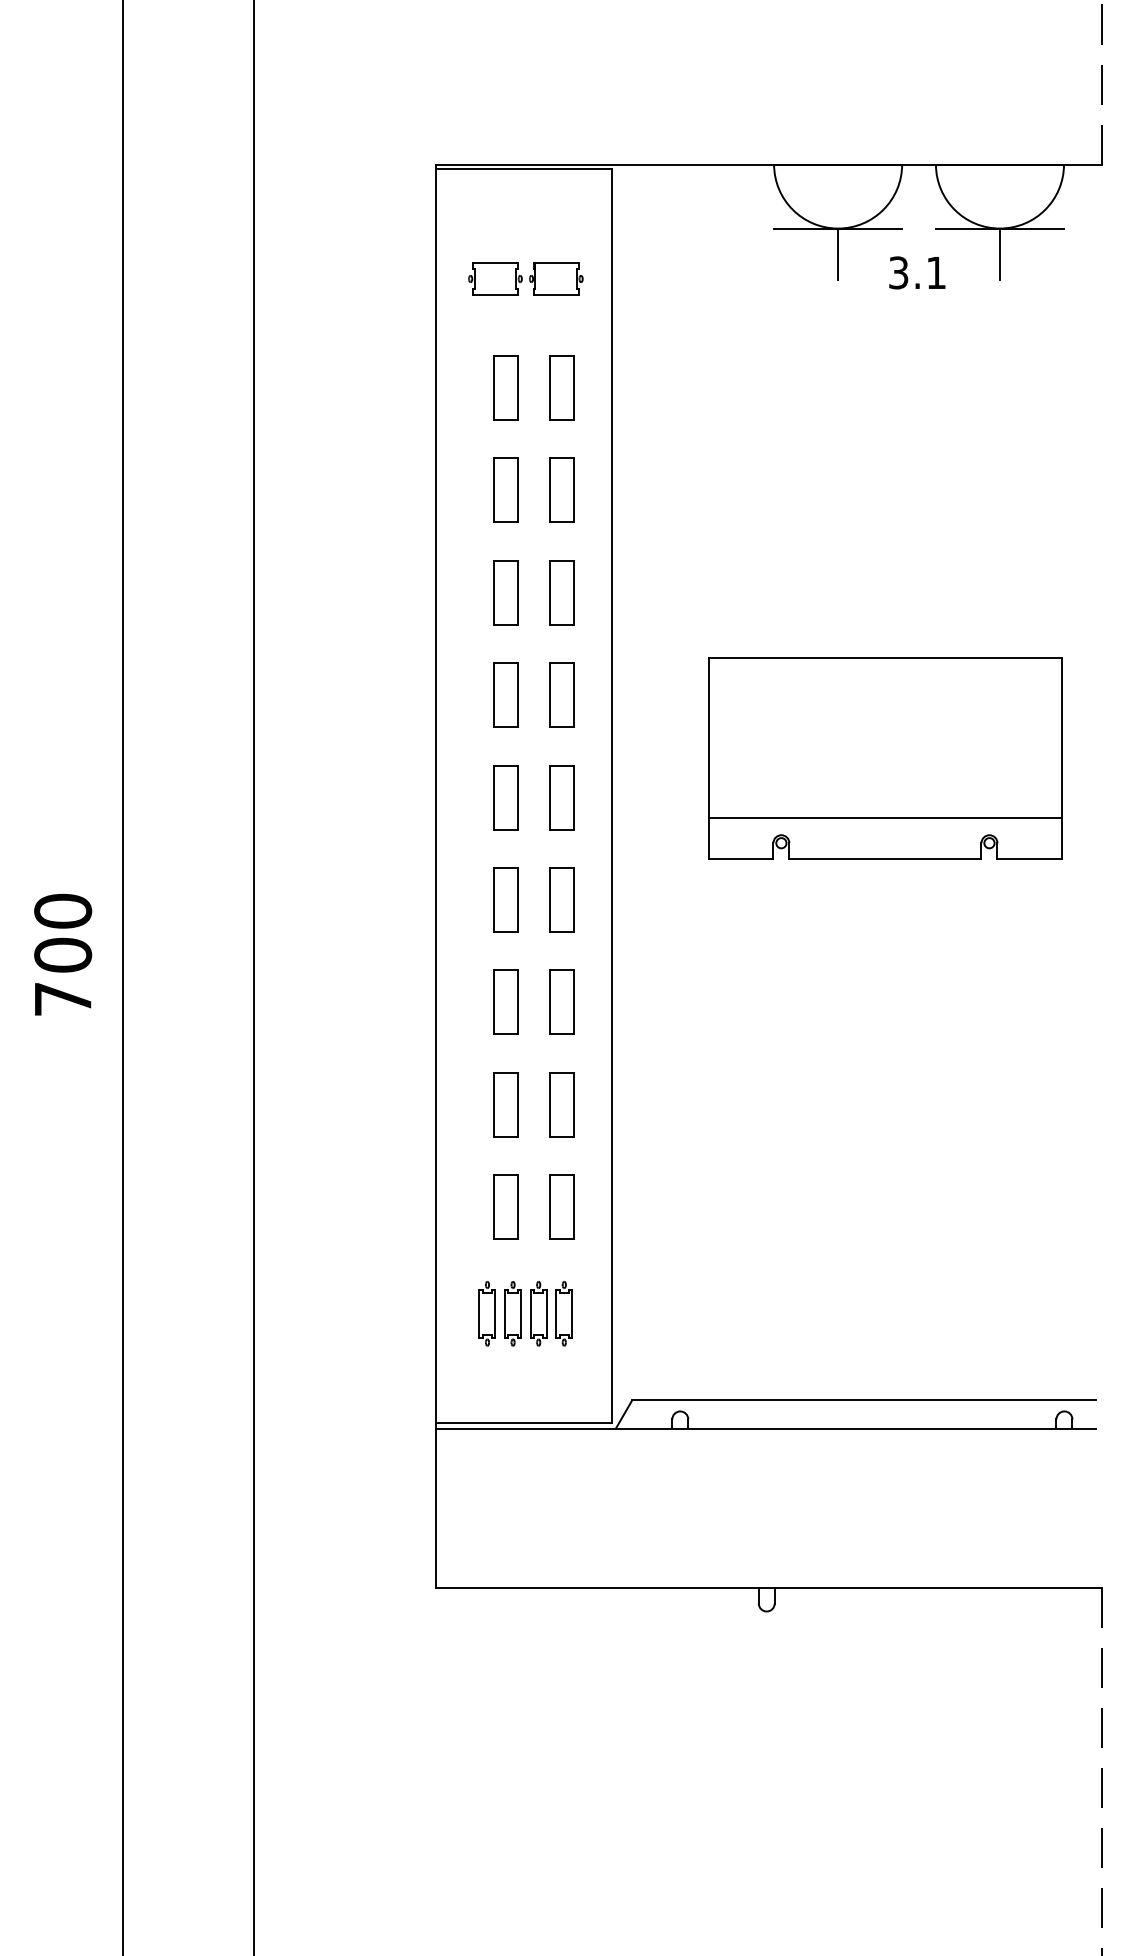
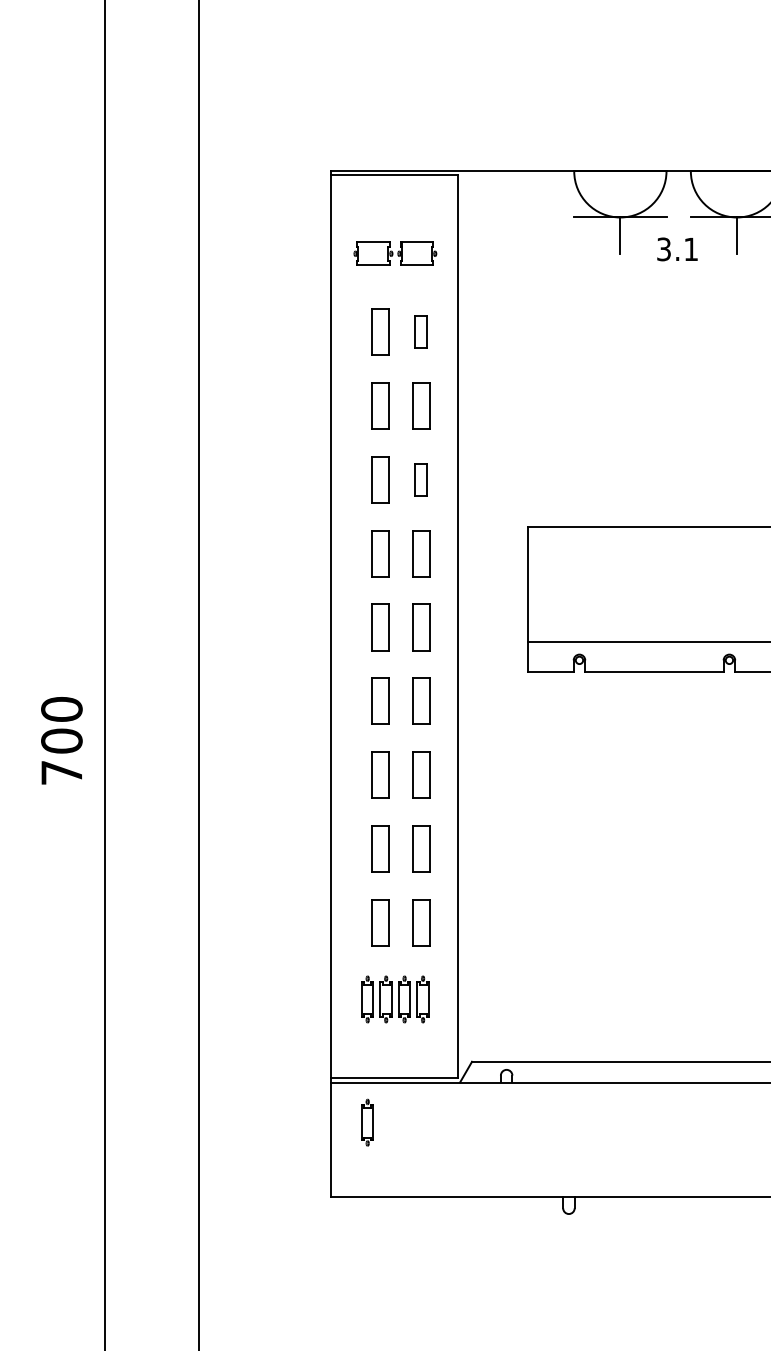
part: (561, 387) -> (421, 332), size x0.7
part: (561, 592) -> (421, 479), size x0.7
part: (486, 1484) -> (366, 1122), added

